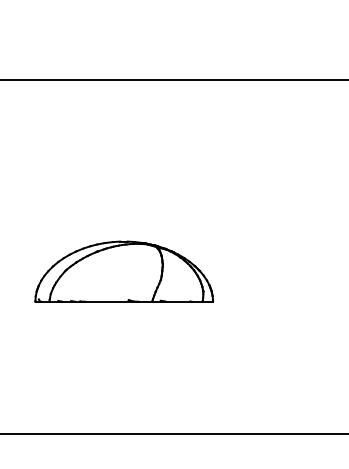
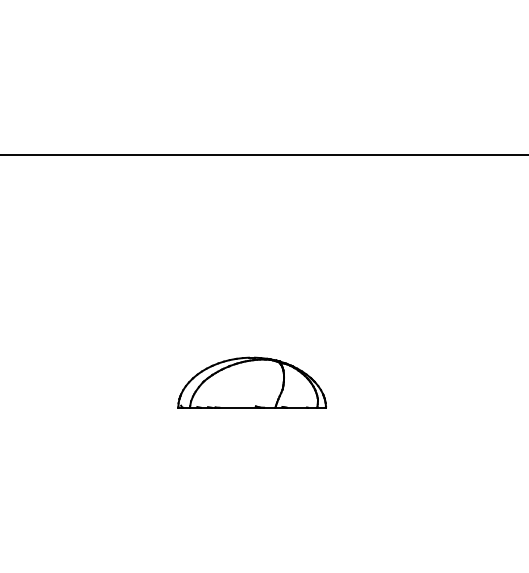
part: (123, 271) -> (251, 382), size x0.7

